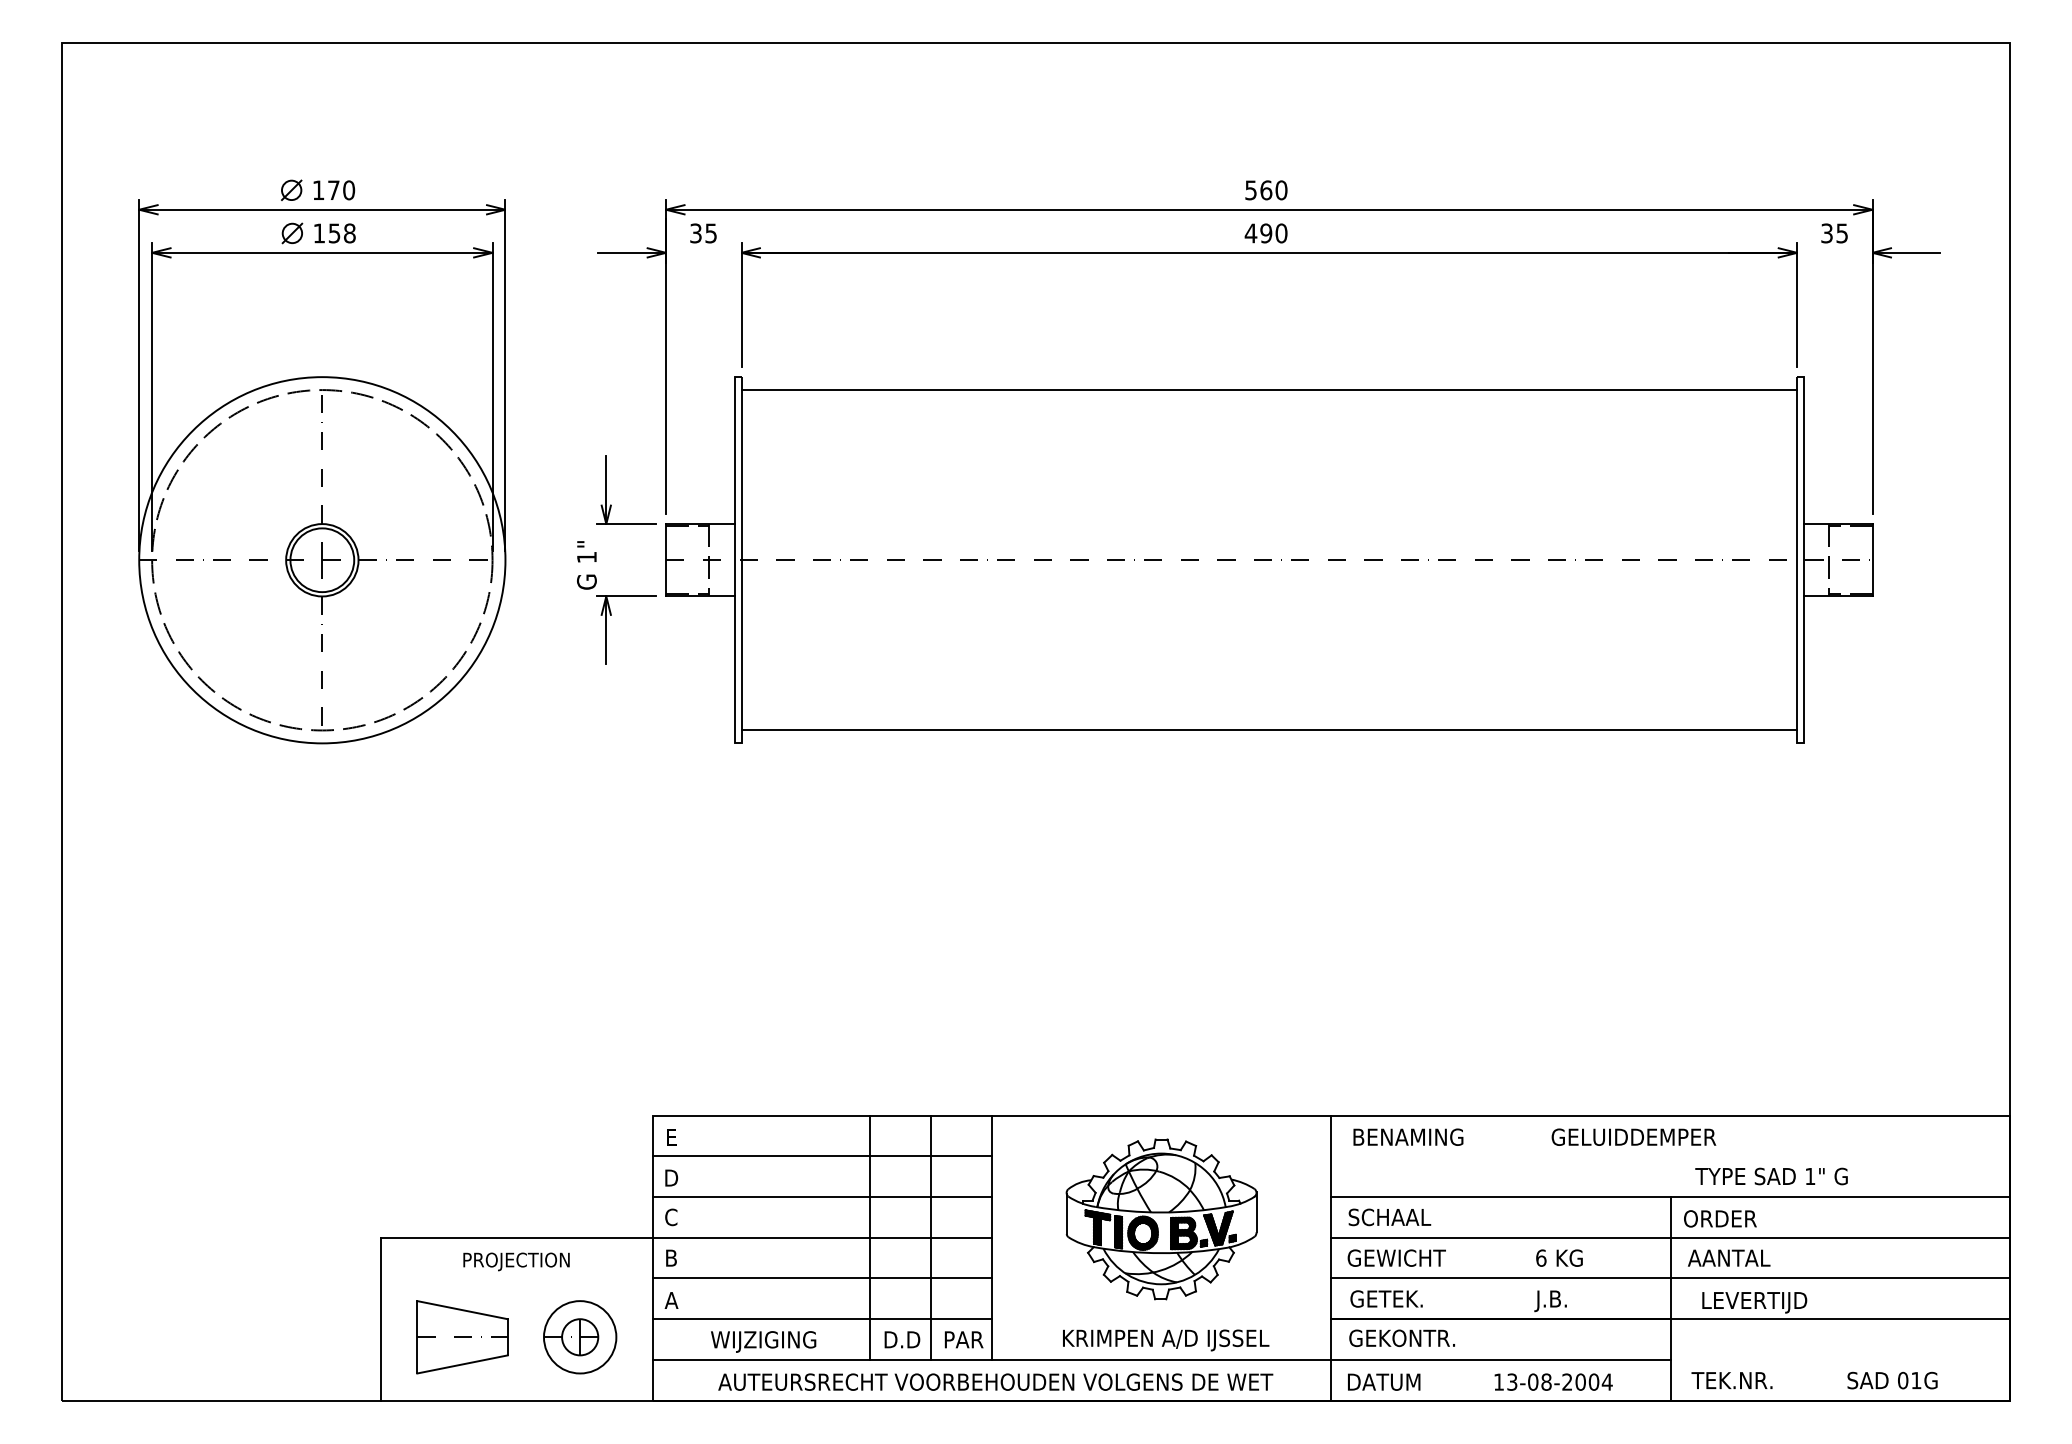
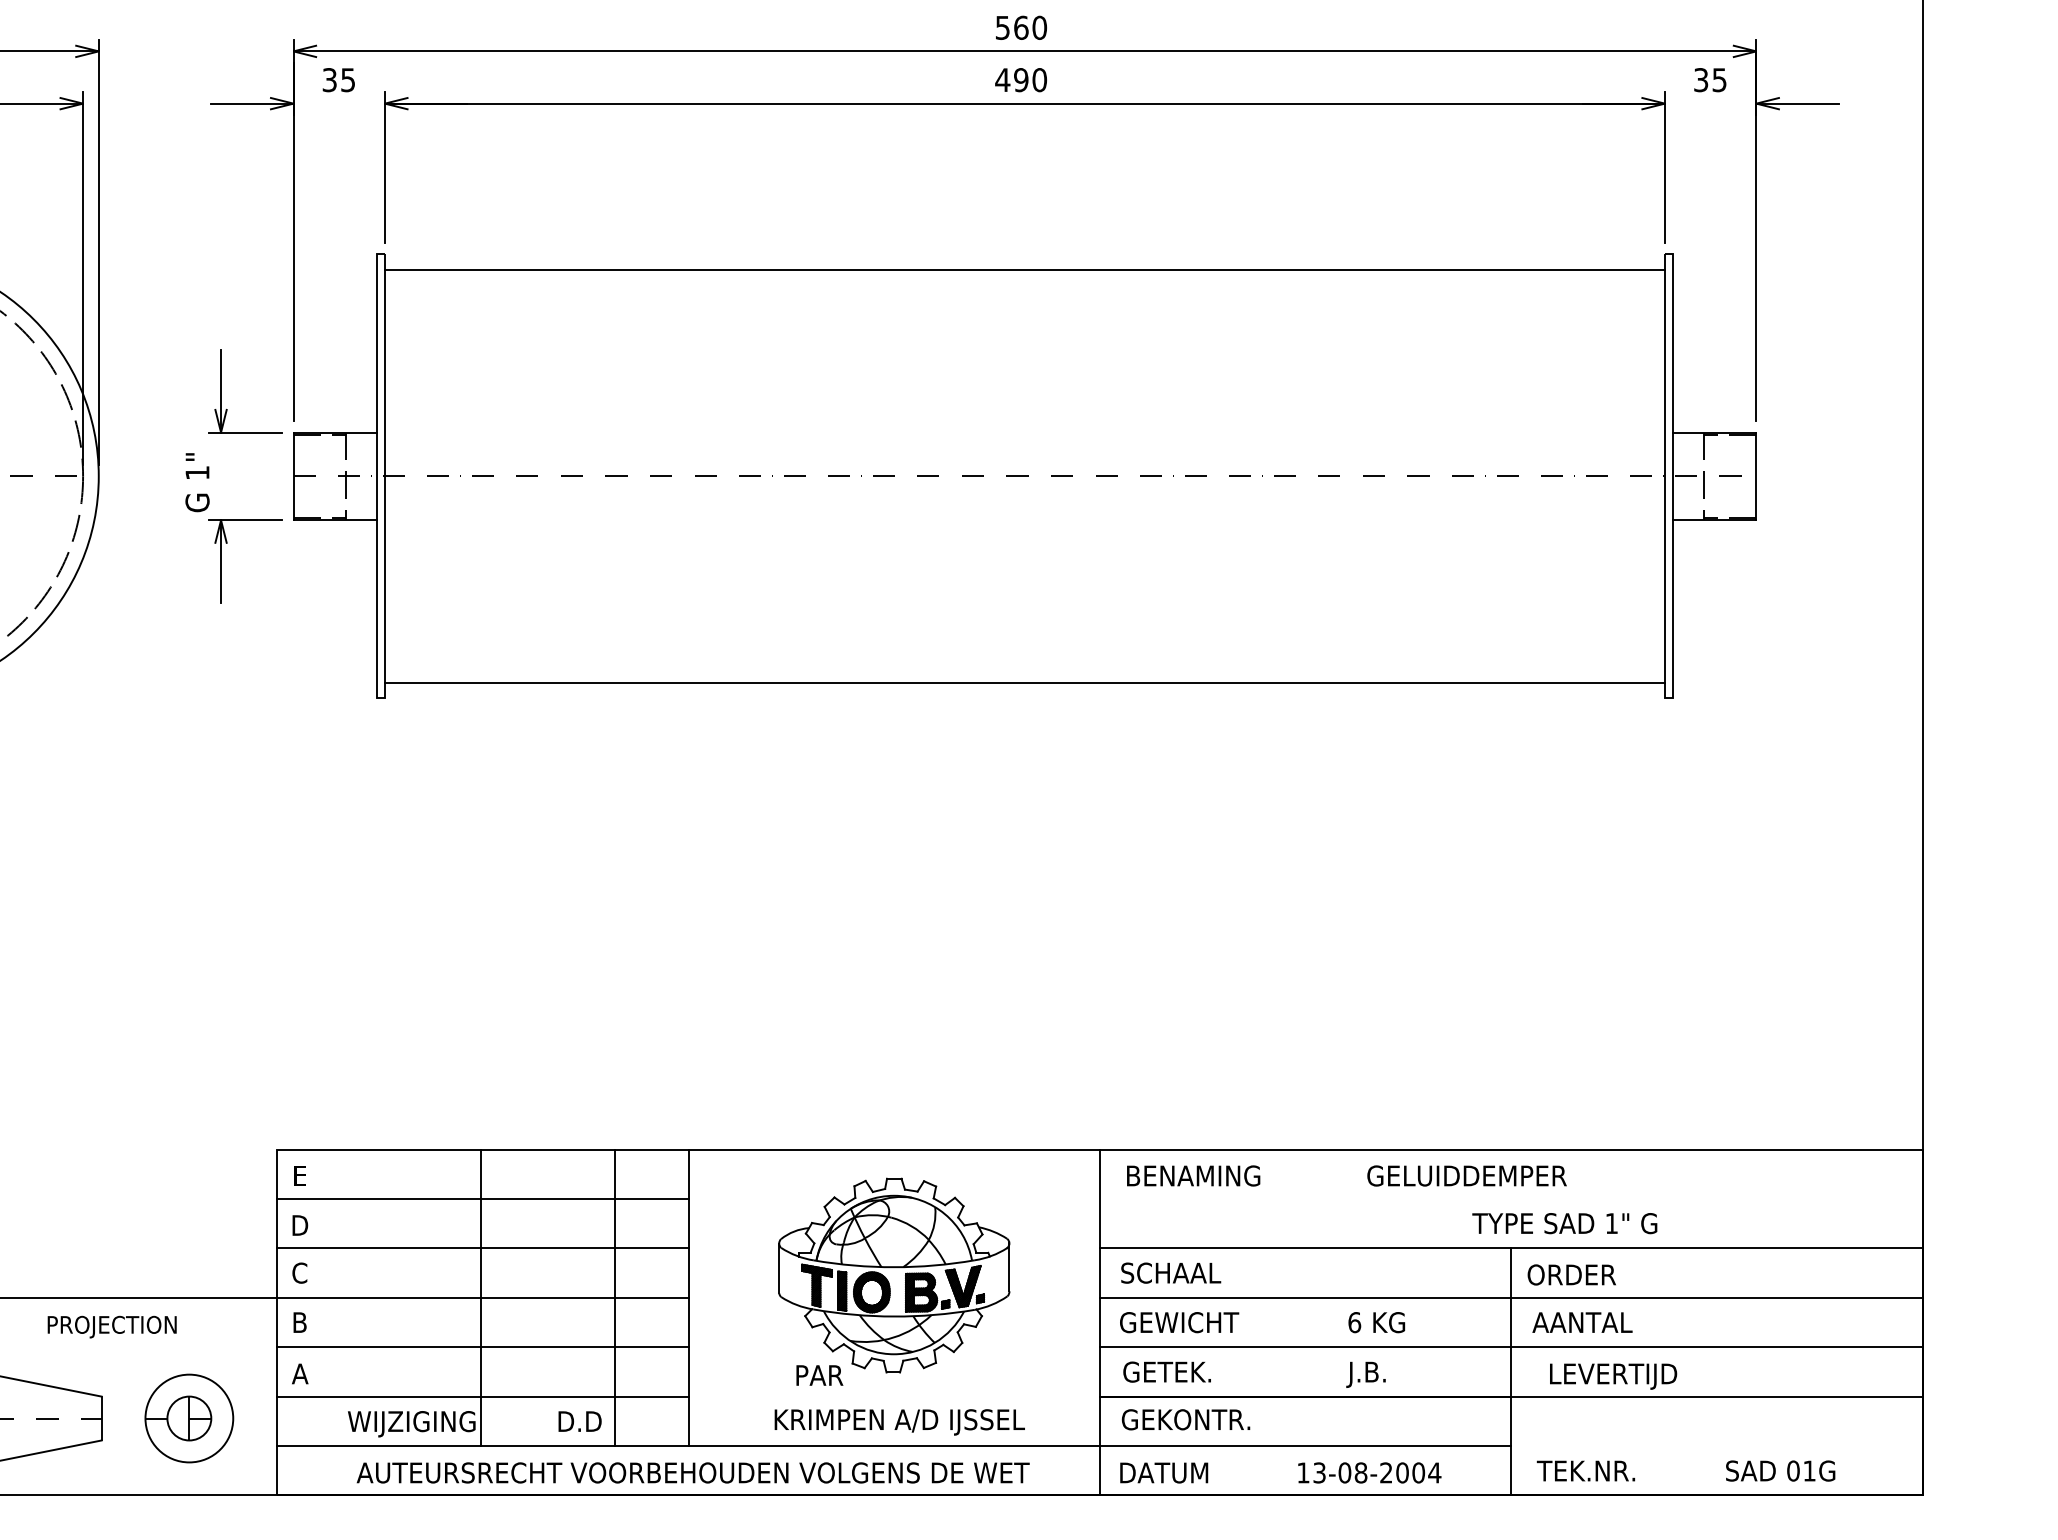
text: (1771, 1176) -> (1564, 1223), moved
line: (869, 1237) -> (480, 1297), moved
text: (963, 1339) -> (819, 1375), moved

